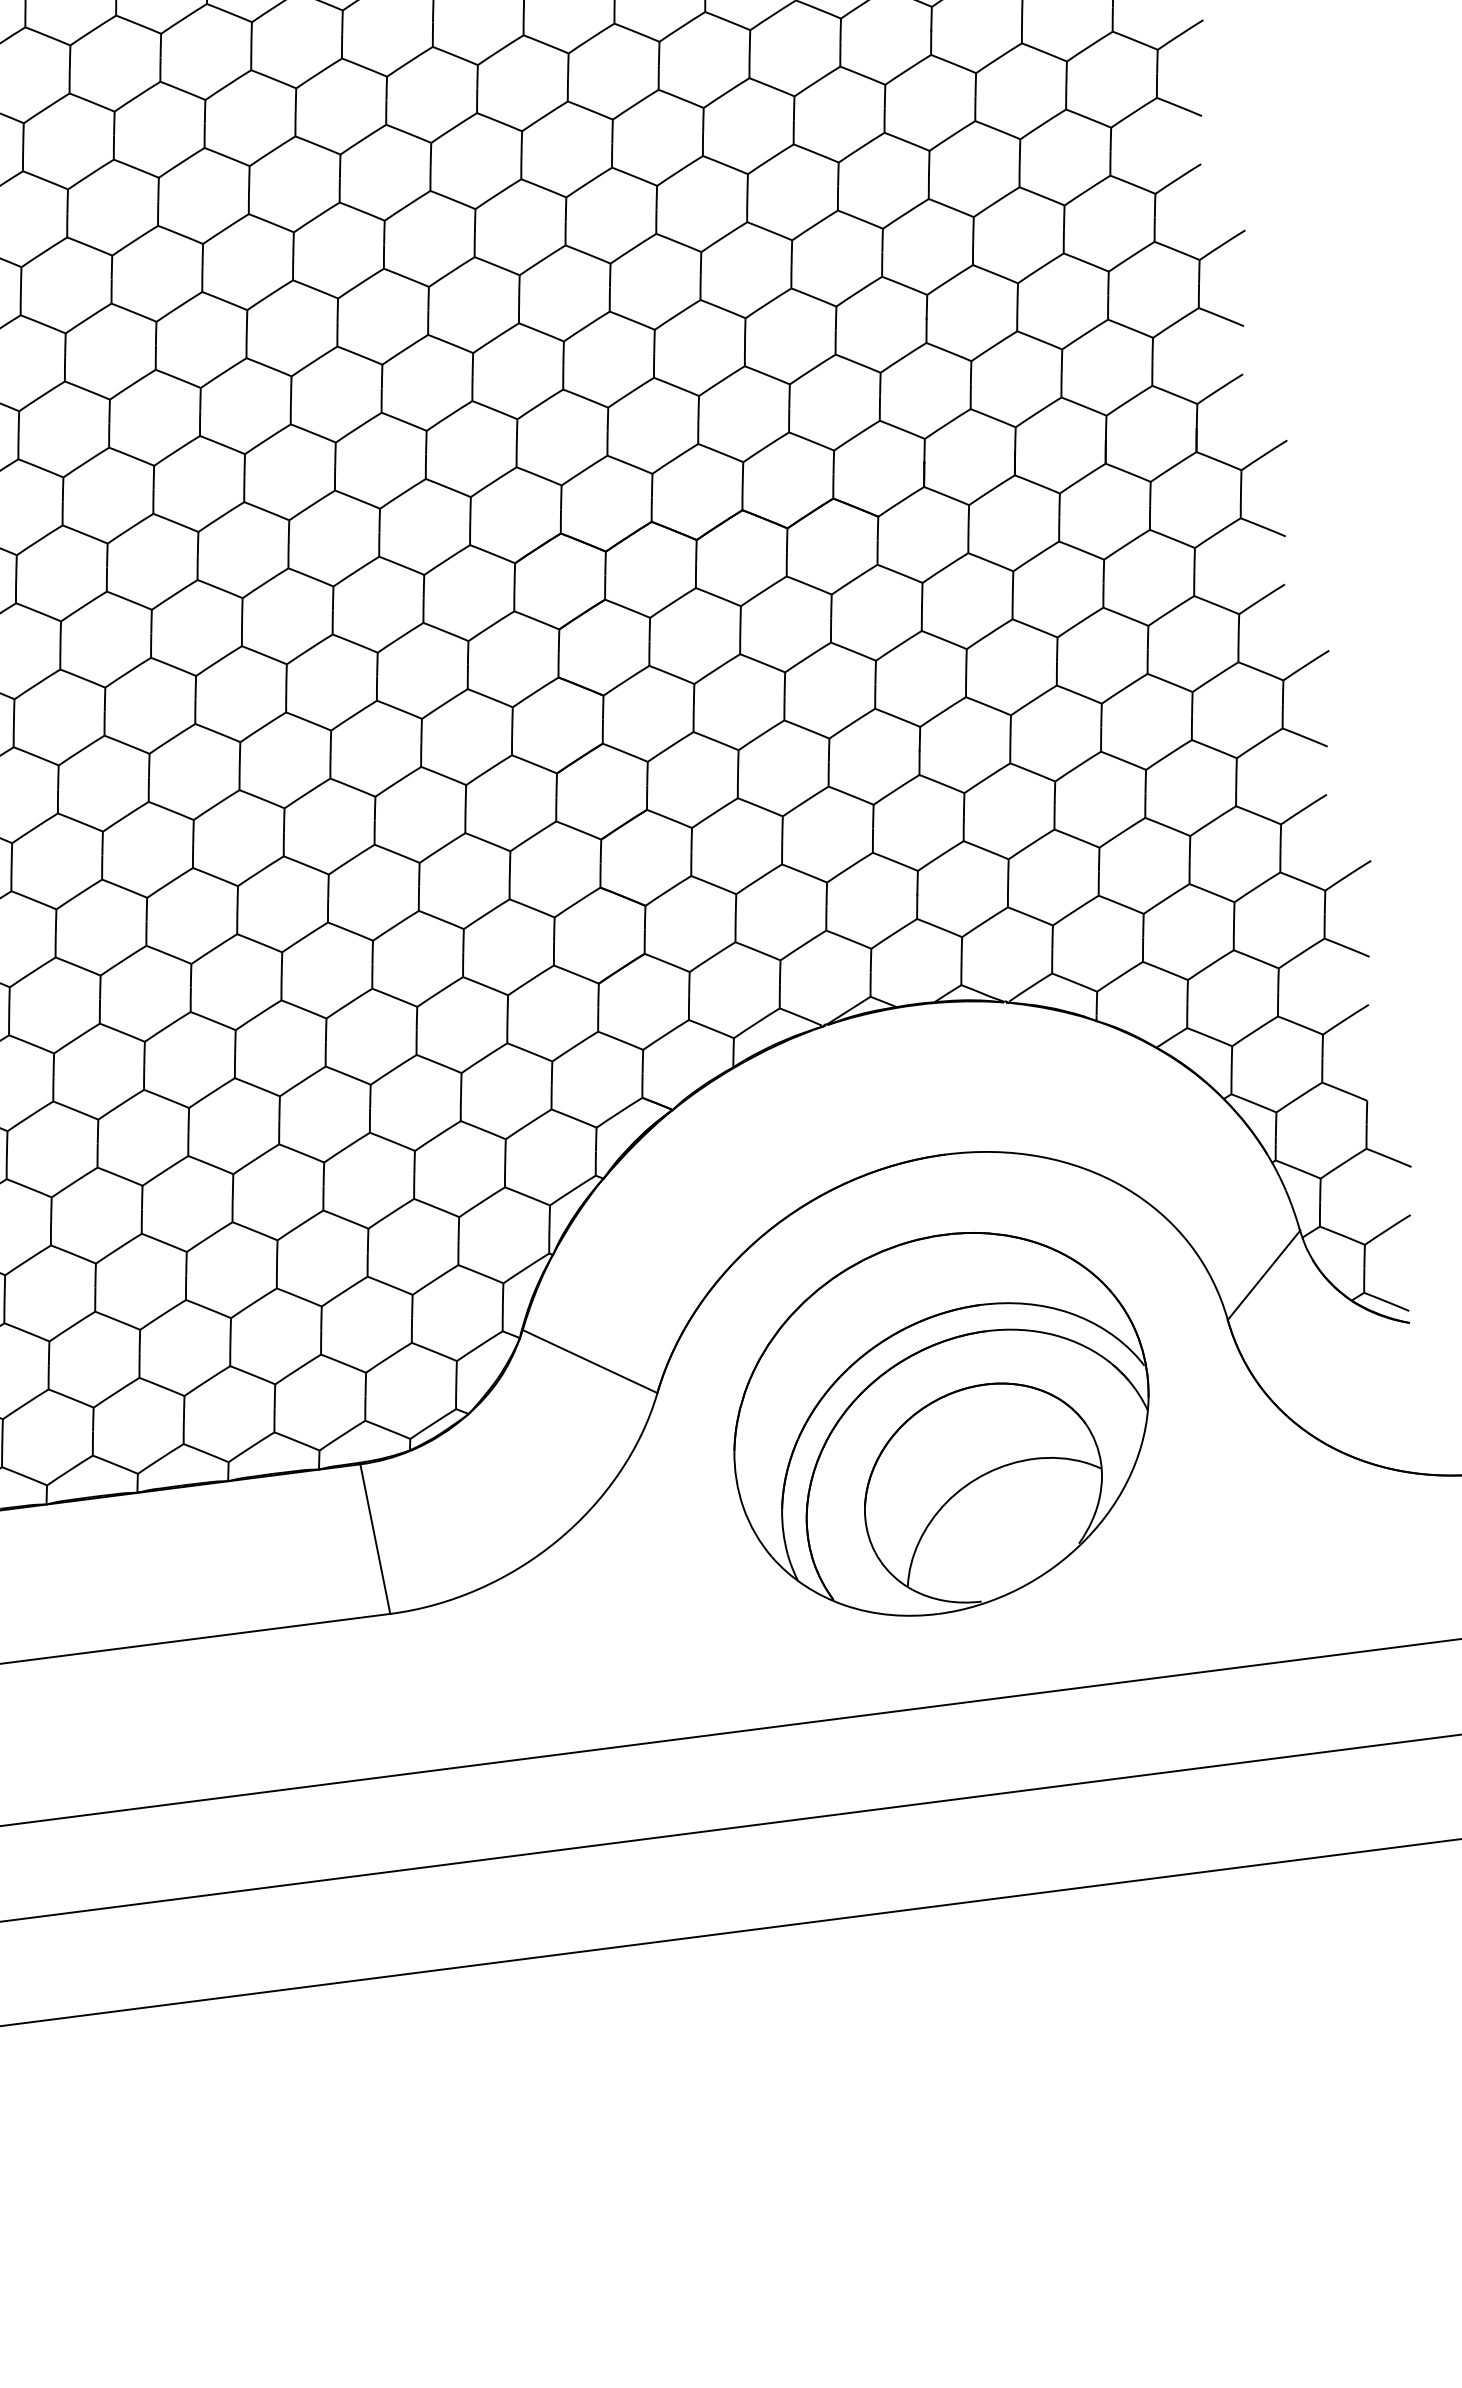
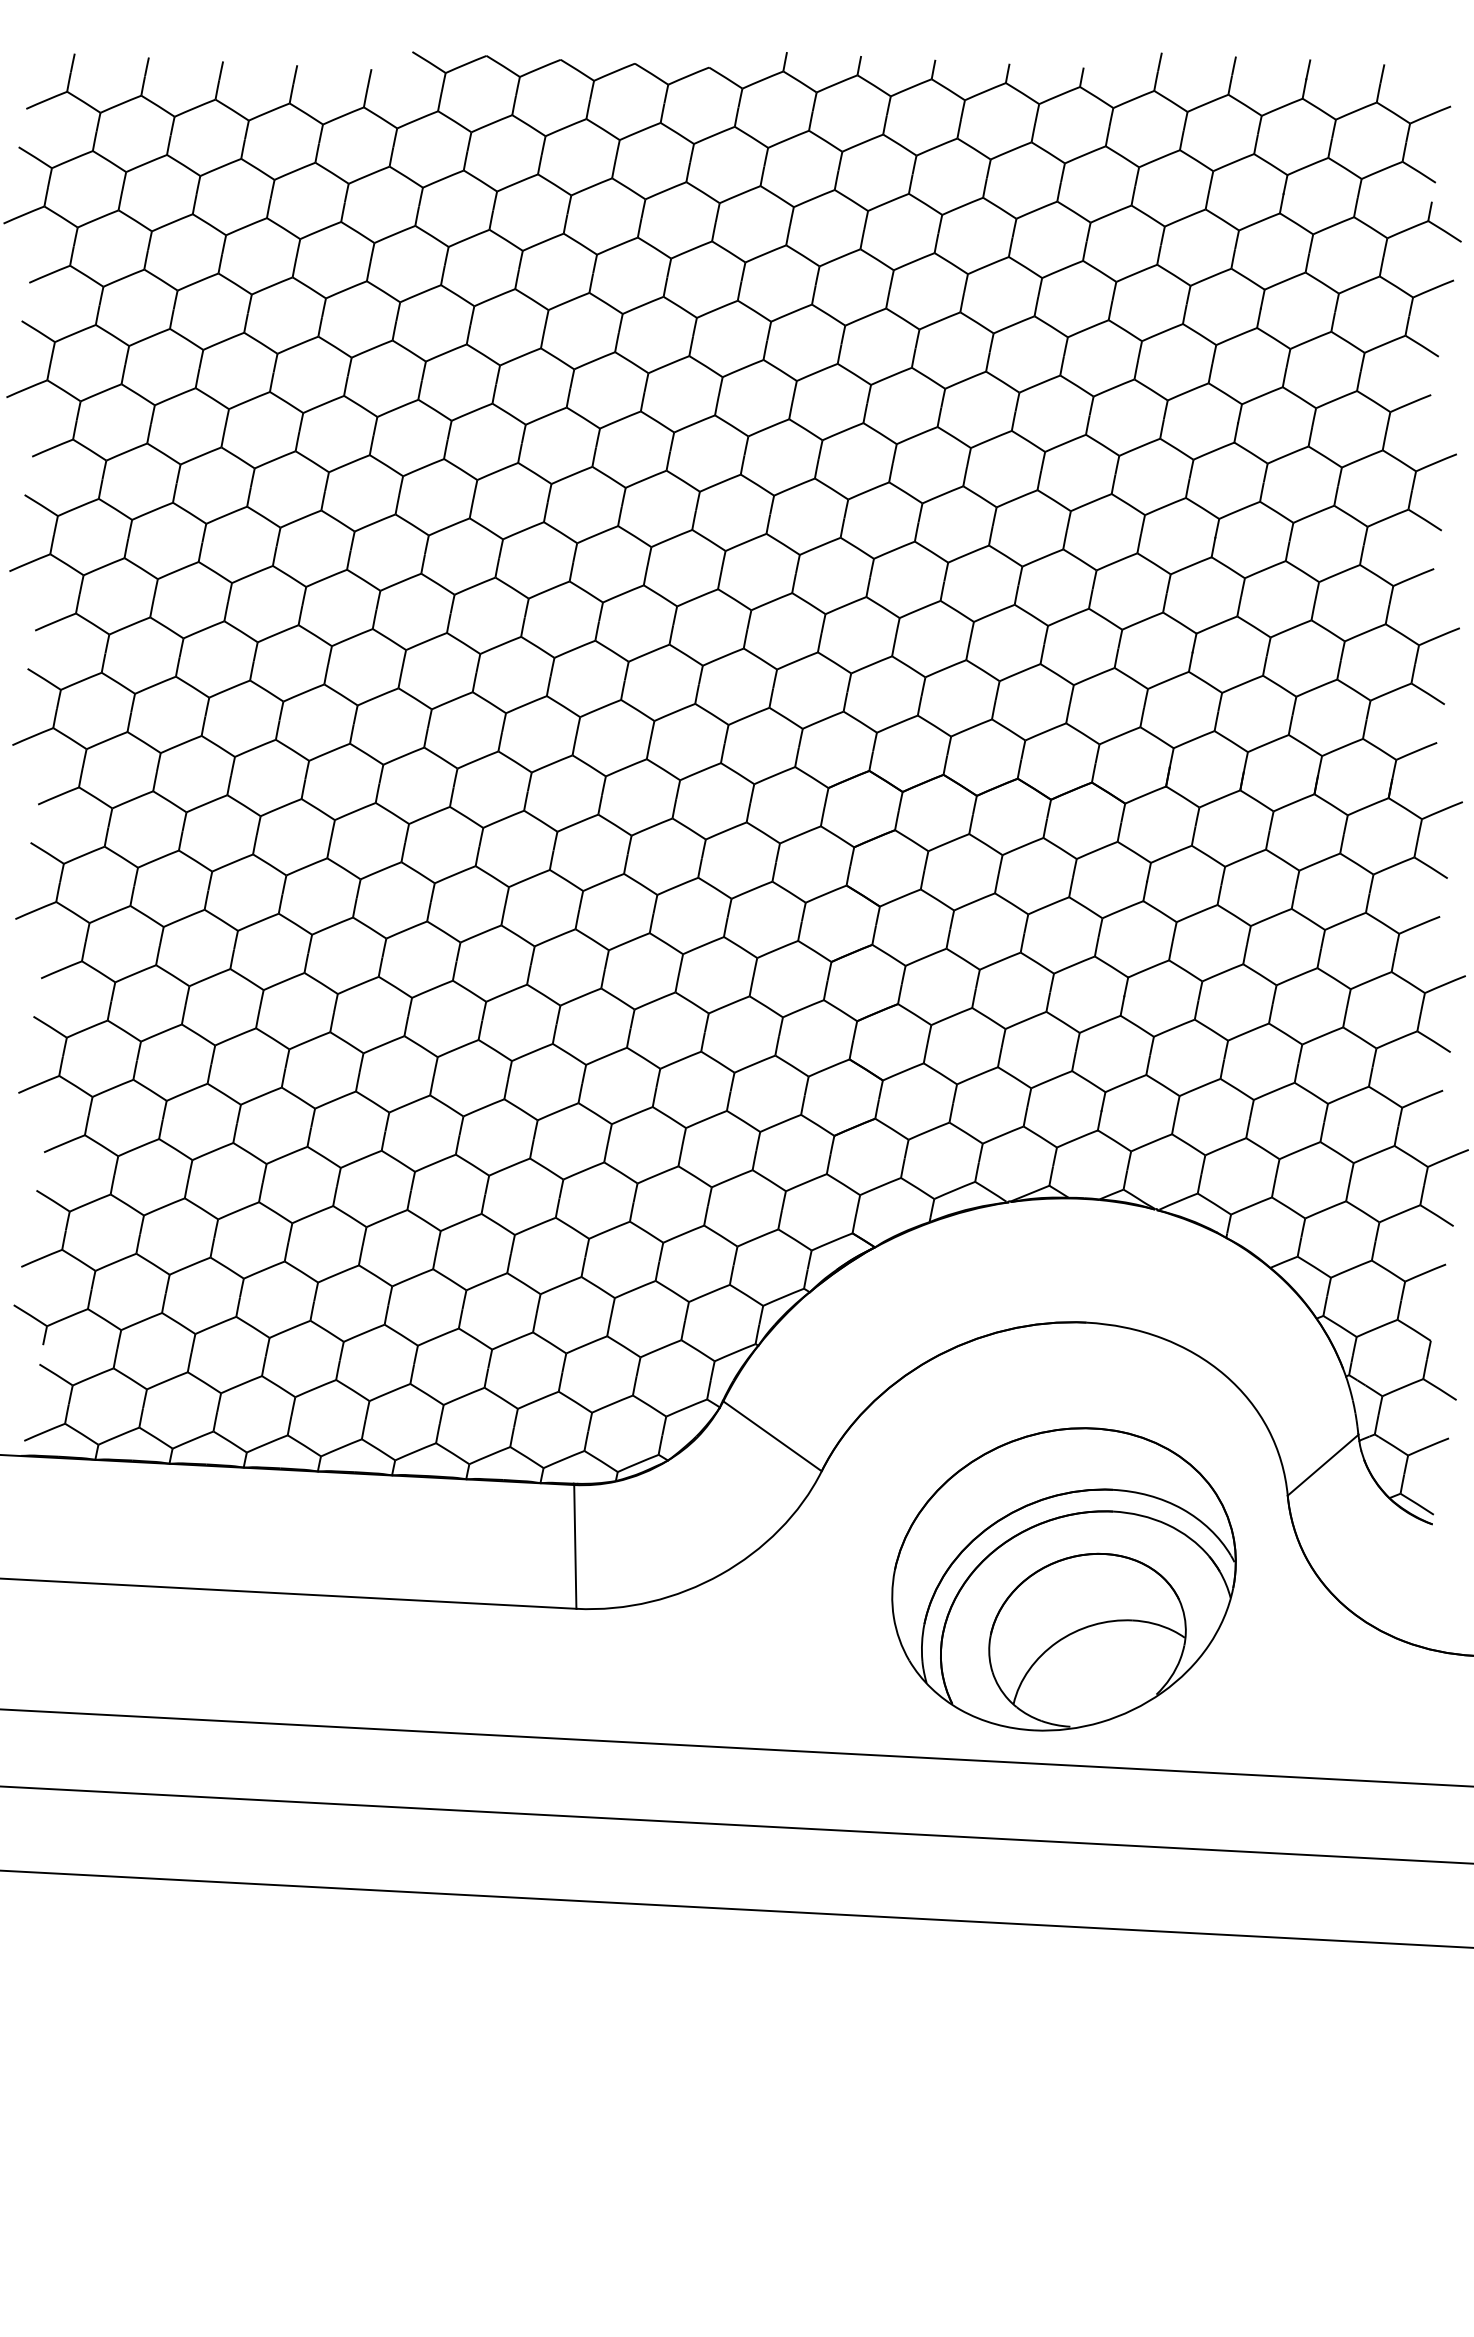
part: (940, 1424) -> (1063, 1579), moved

